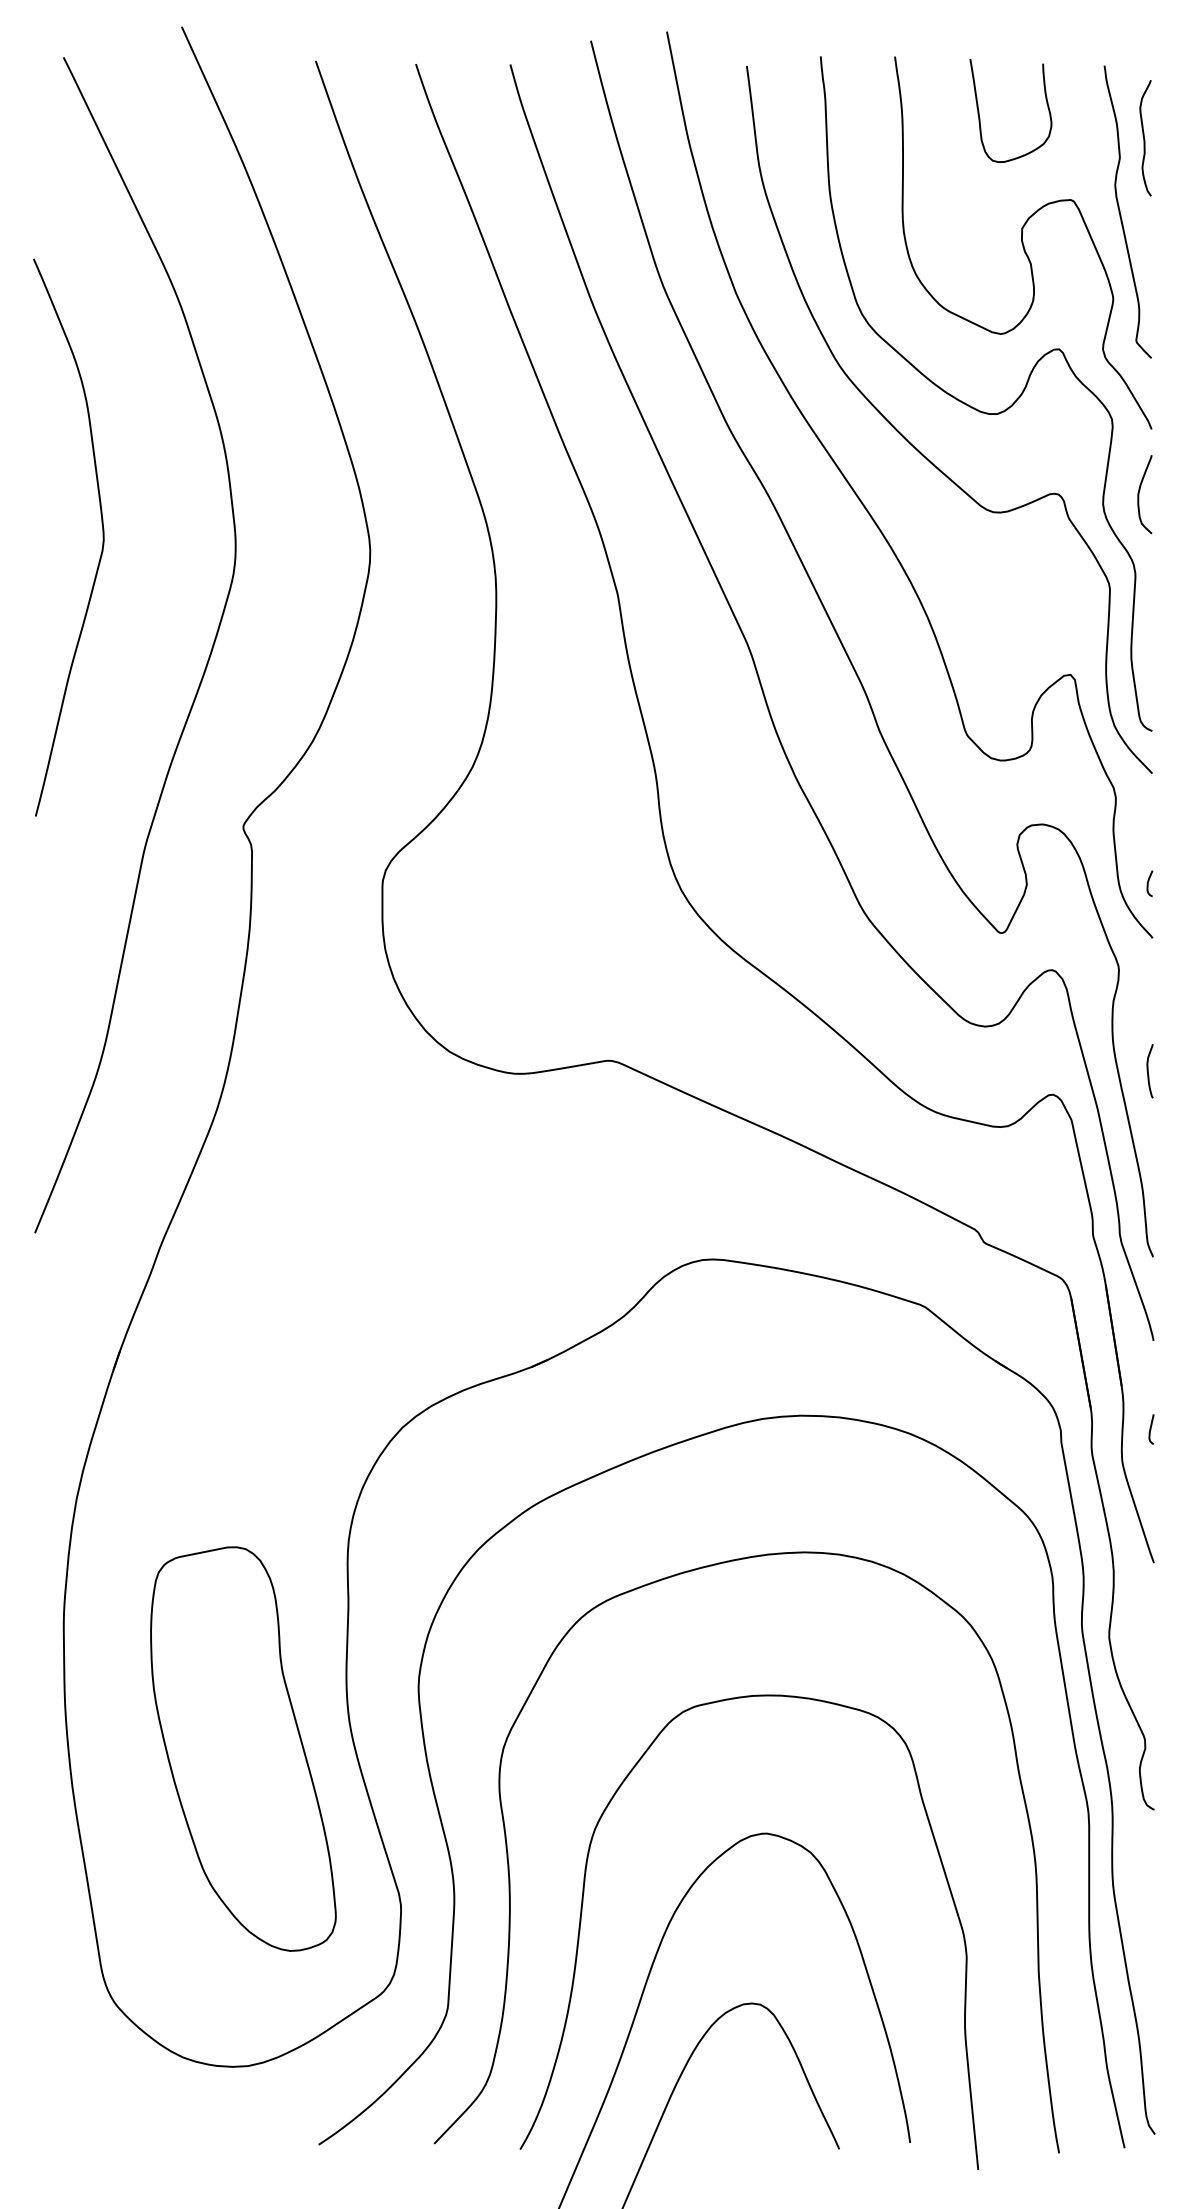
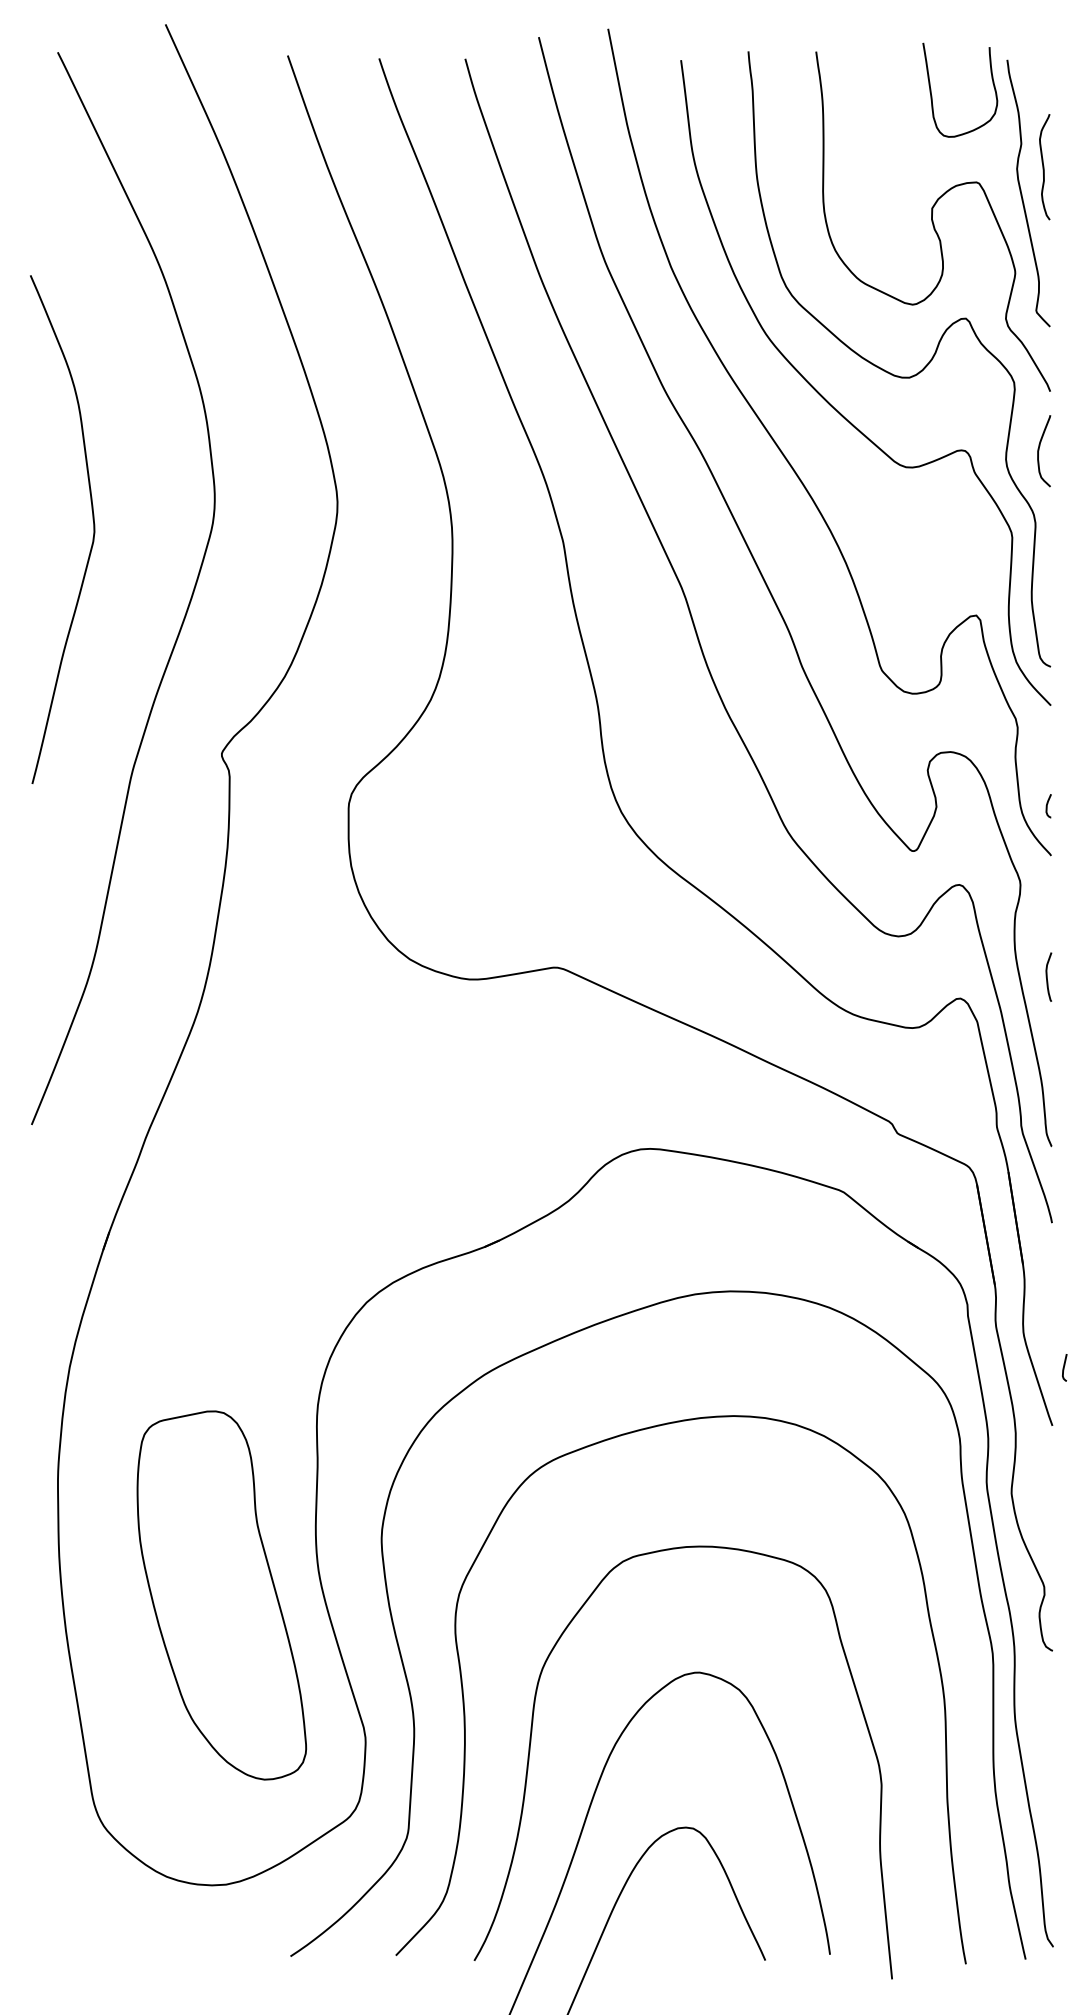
curve: (980, 117) -> (932, 96), moved
curve: (1144, 138) -> (1043, 167), moved
curve: (102, 537) -> (93, 529), moved
curve: (1151, 1429) -> (1064, 1367), moved

